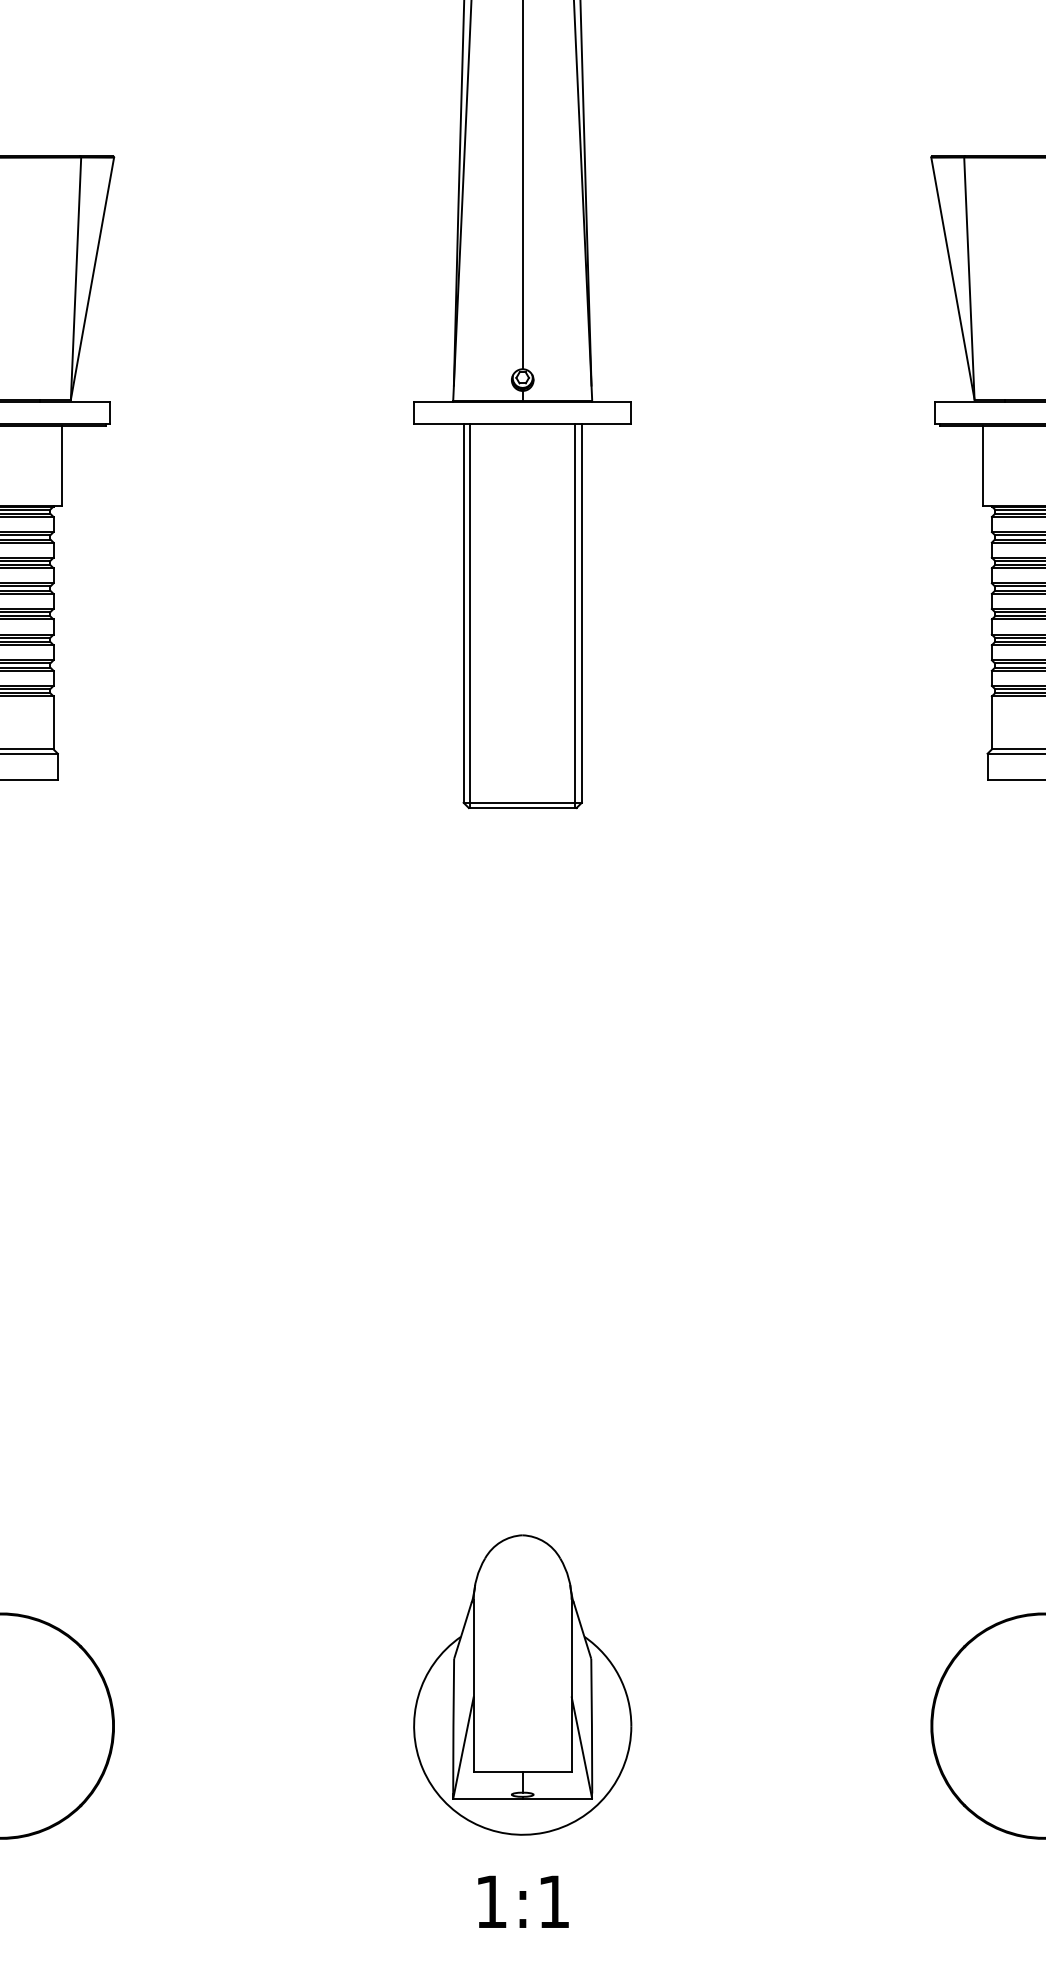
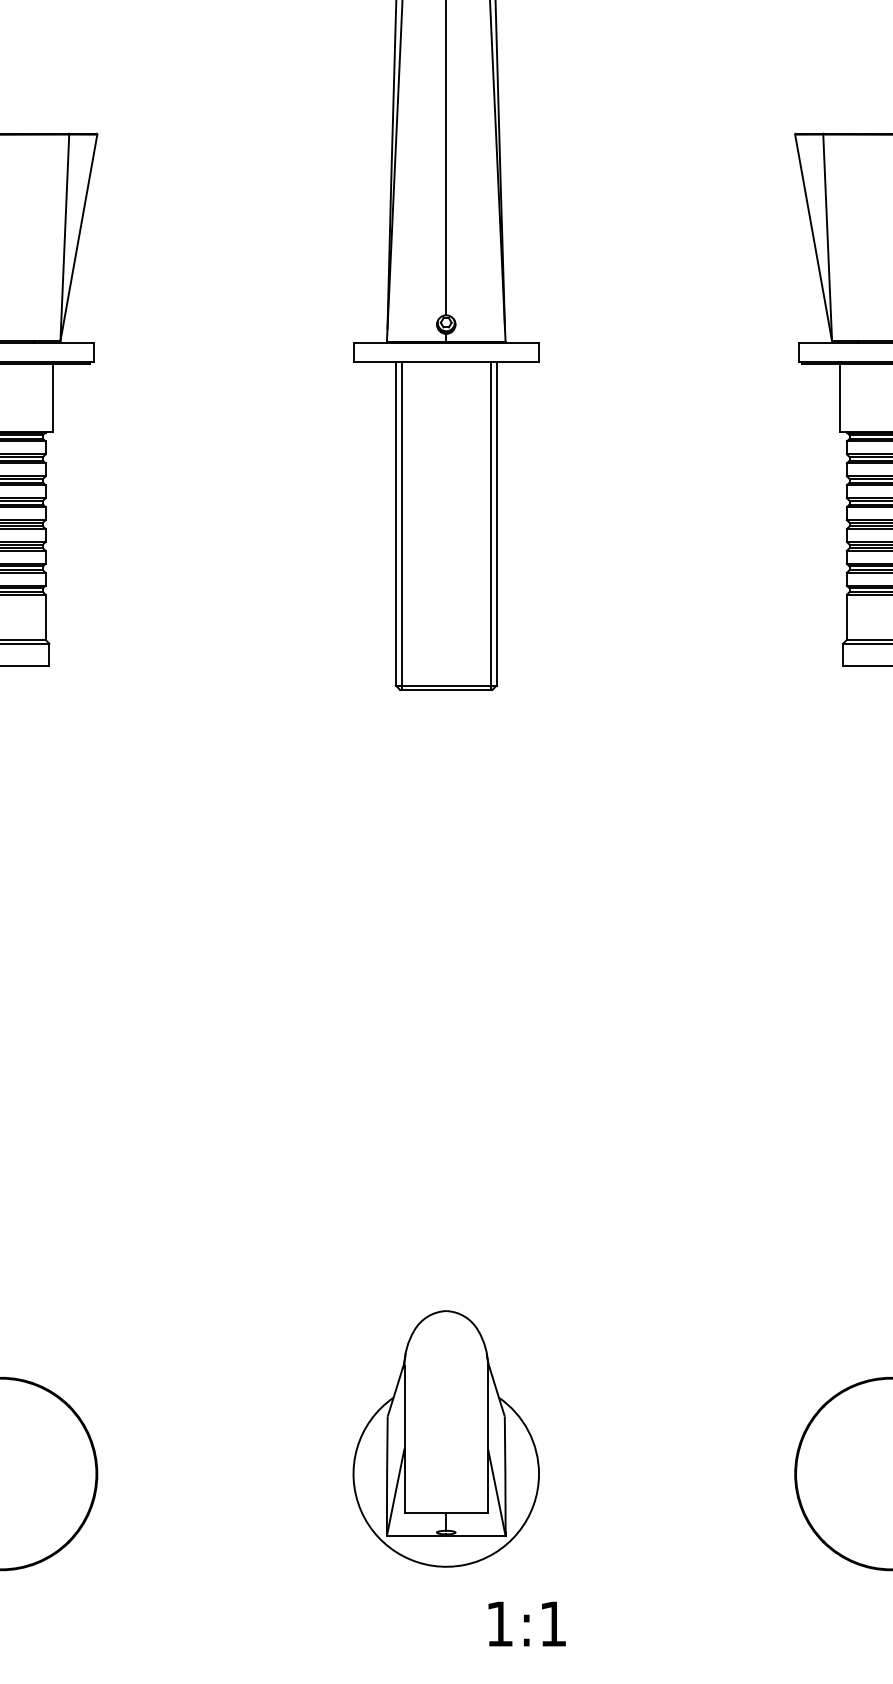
text: (523, 1901) -> (527, 1623), moved

